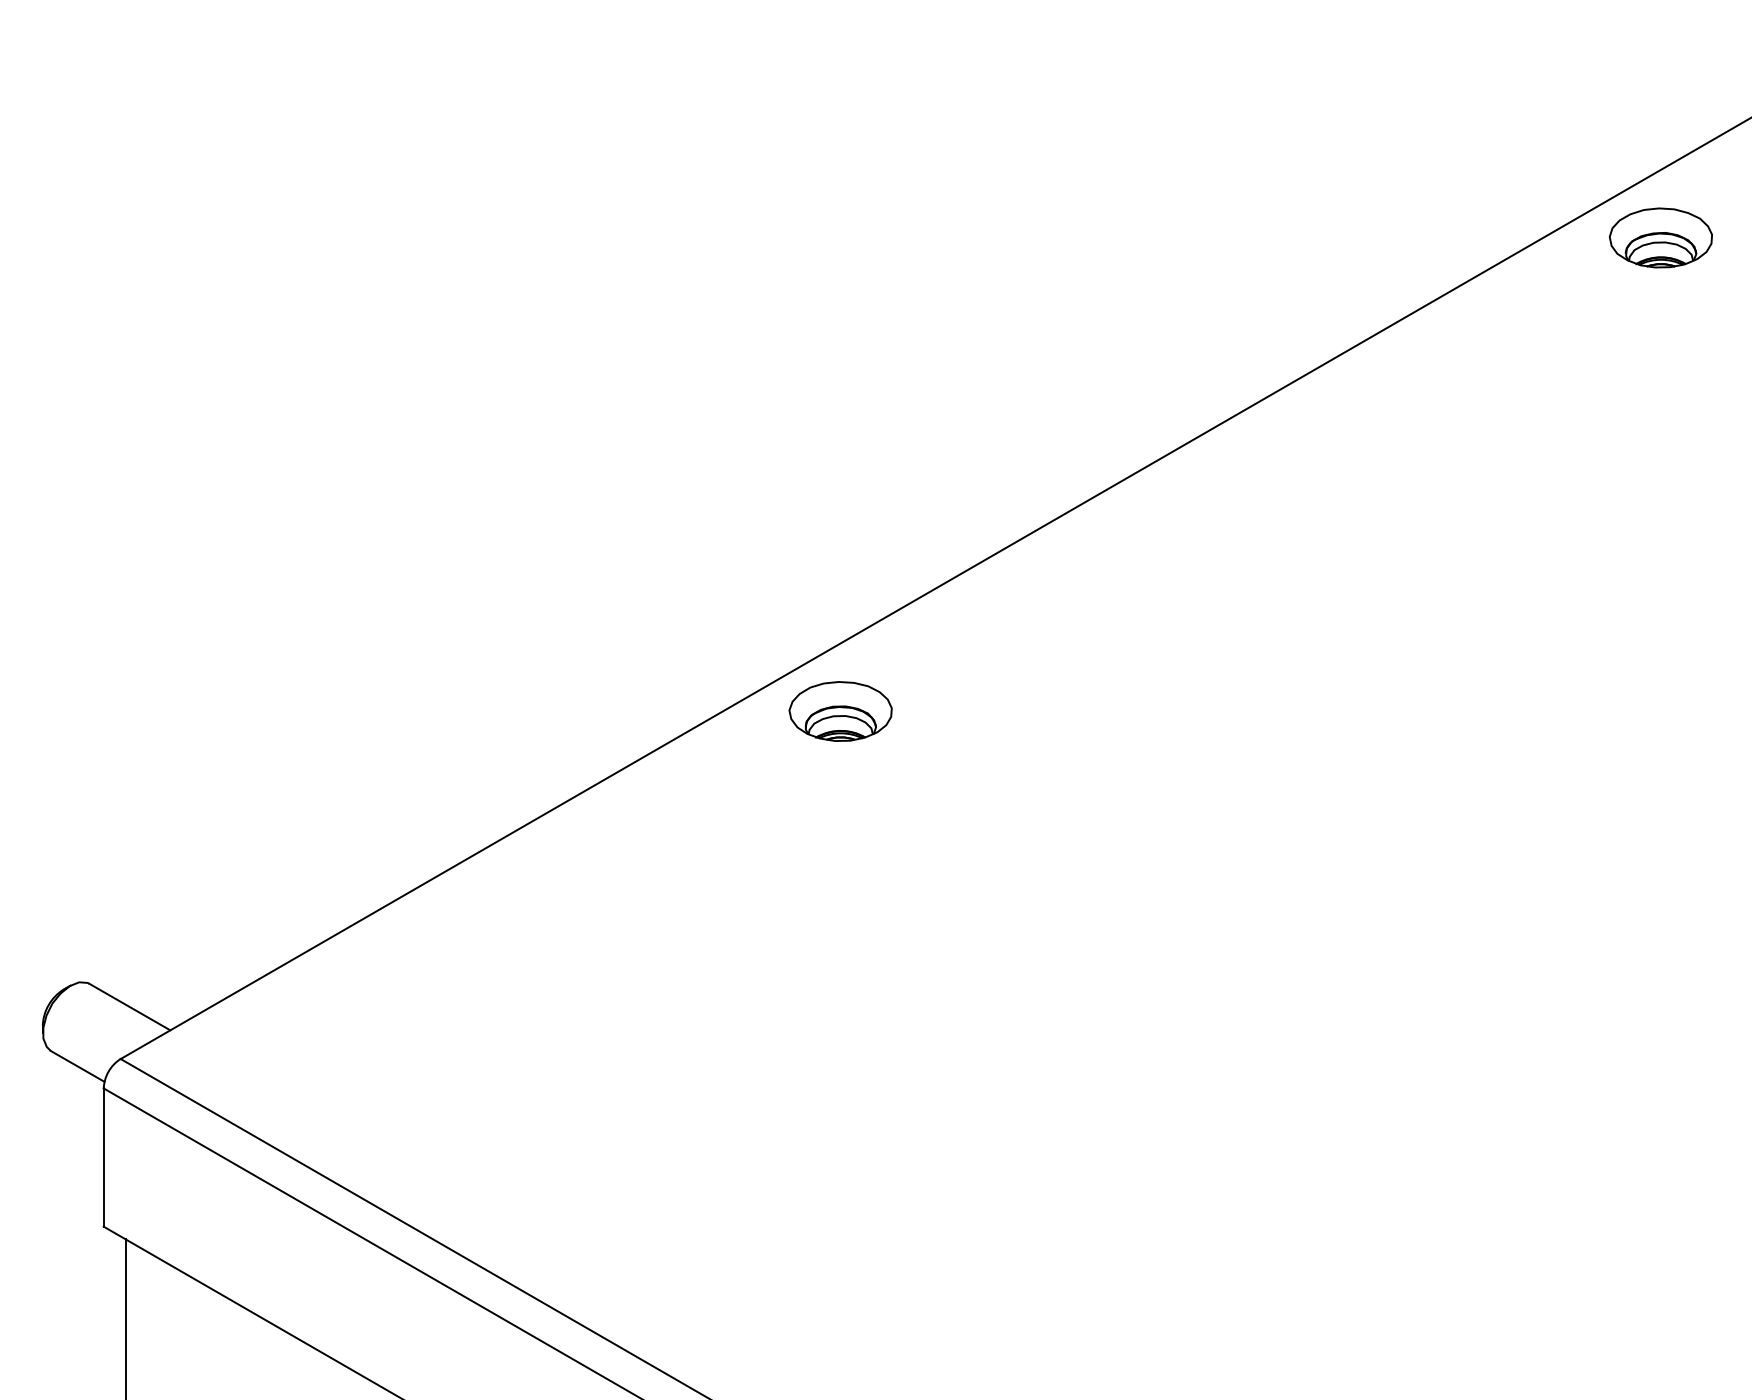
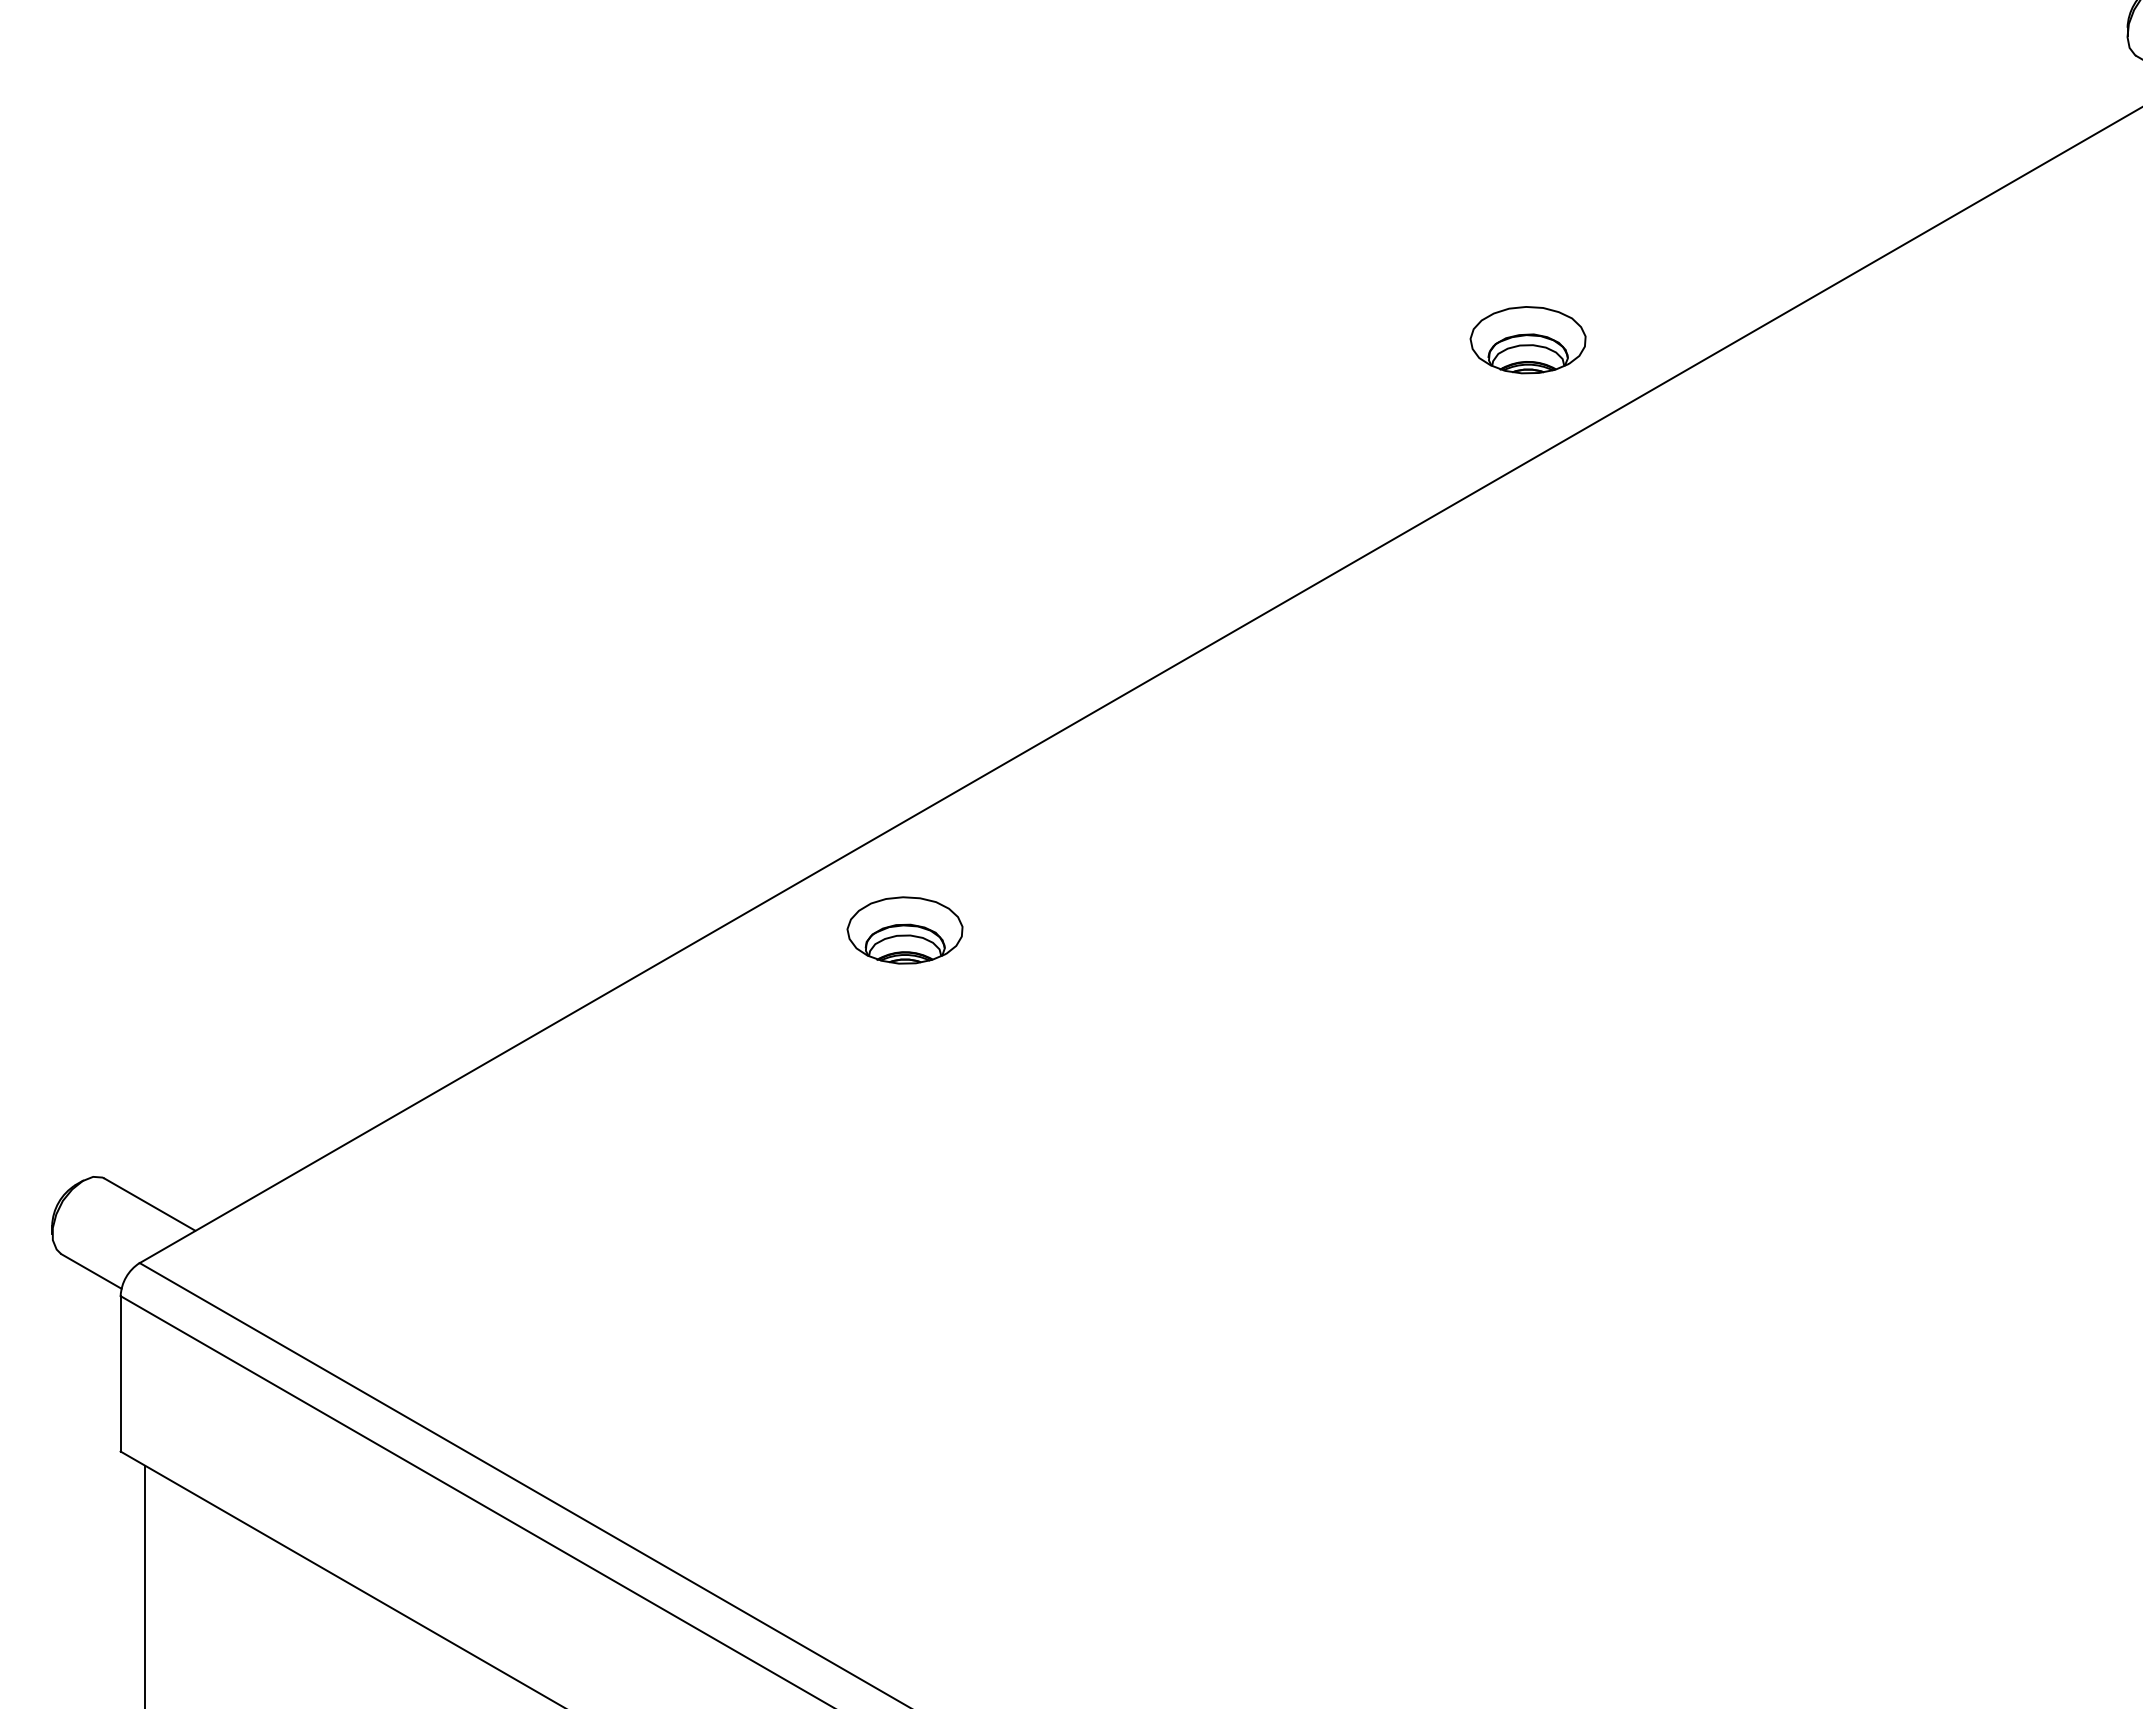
part: (1660, 238) -> (1527, 340), moved
part: (840, 711) -> (904, 930), moved

